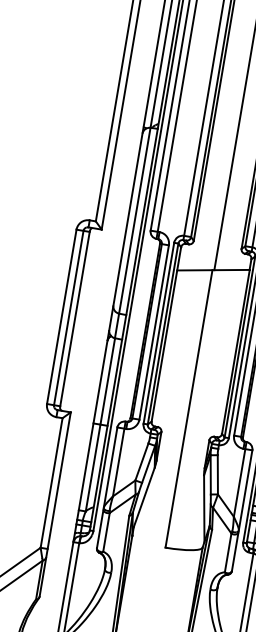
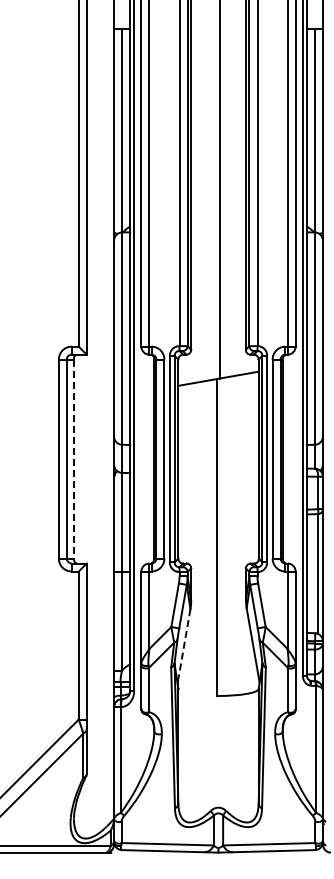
line: (74, 319) -> (73, 459), solid -> dashed
line: (144, 497) -> (184, 644), solid -> dashed

